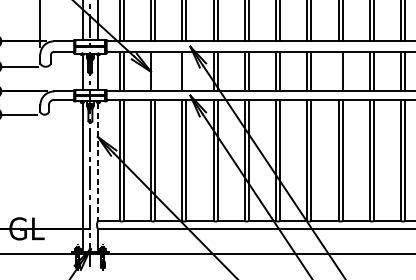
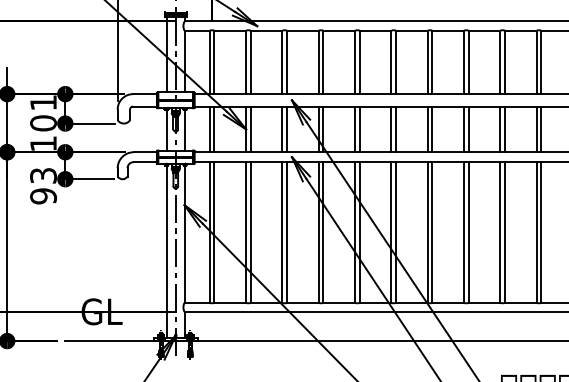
line: (154, 71) -> (250, 129), added
line: (186, 71) -> (287, 129), added
line: (338, 71) -> (464, 129), added
line: (97, 162) -> (184, 234), dashed -> solid

